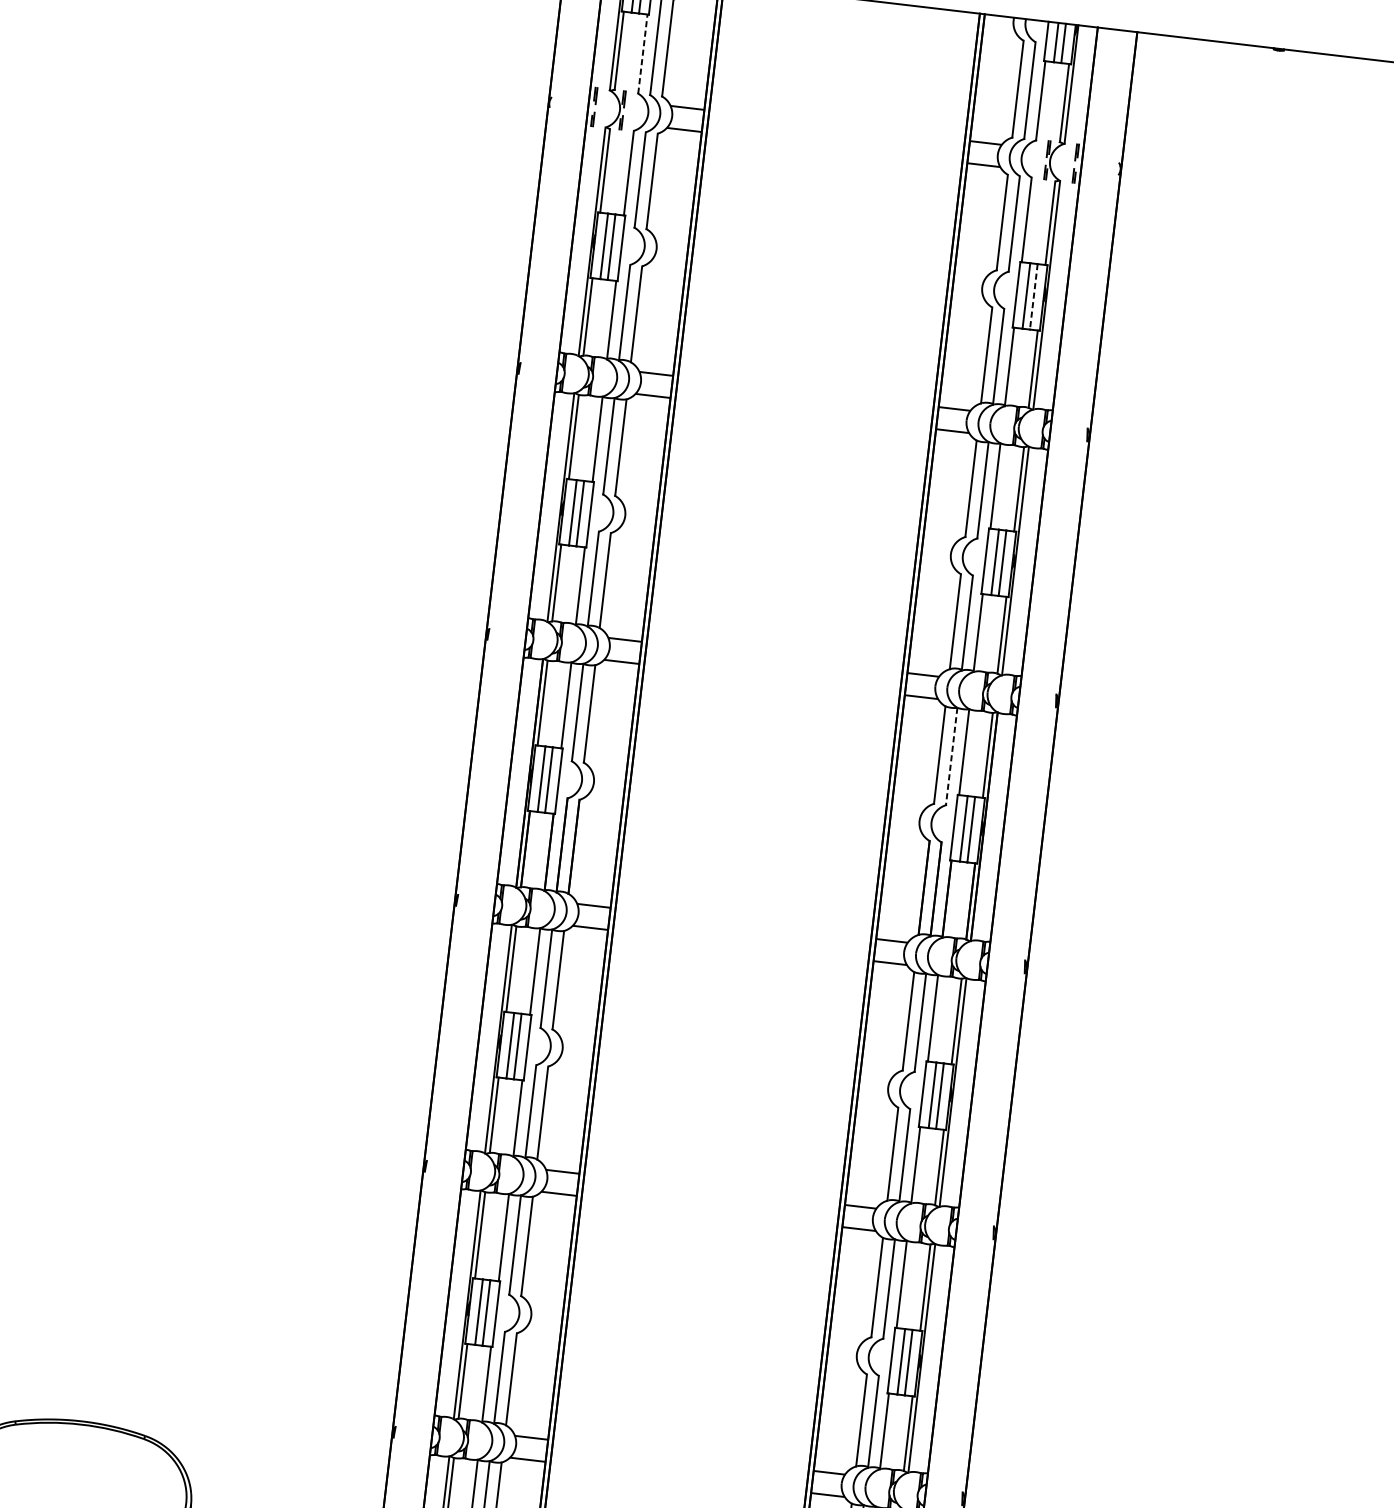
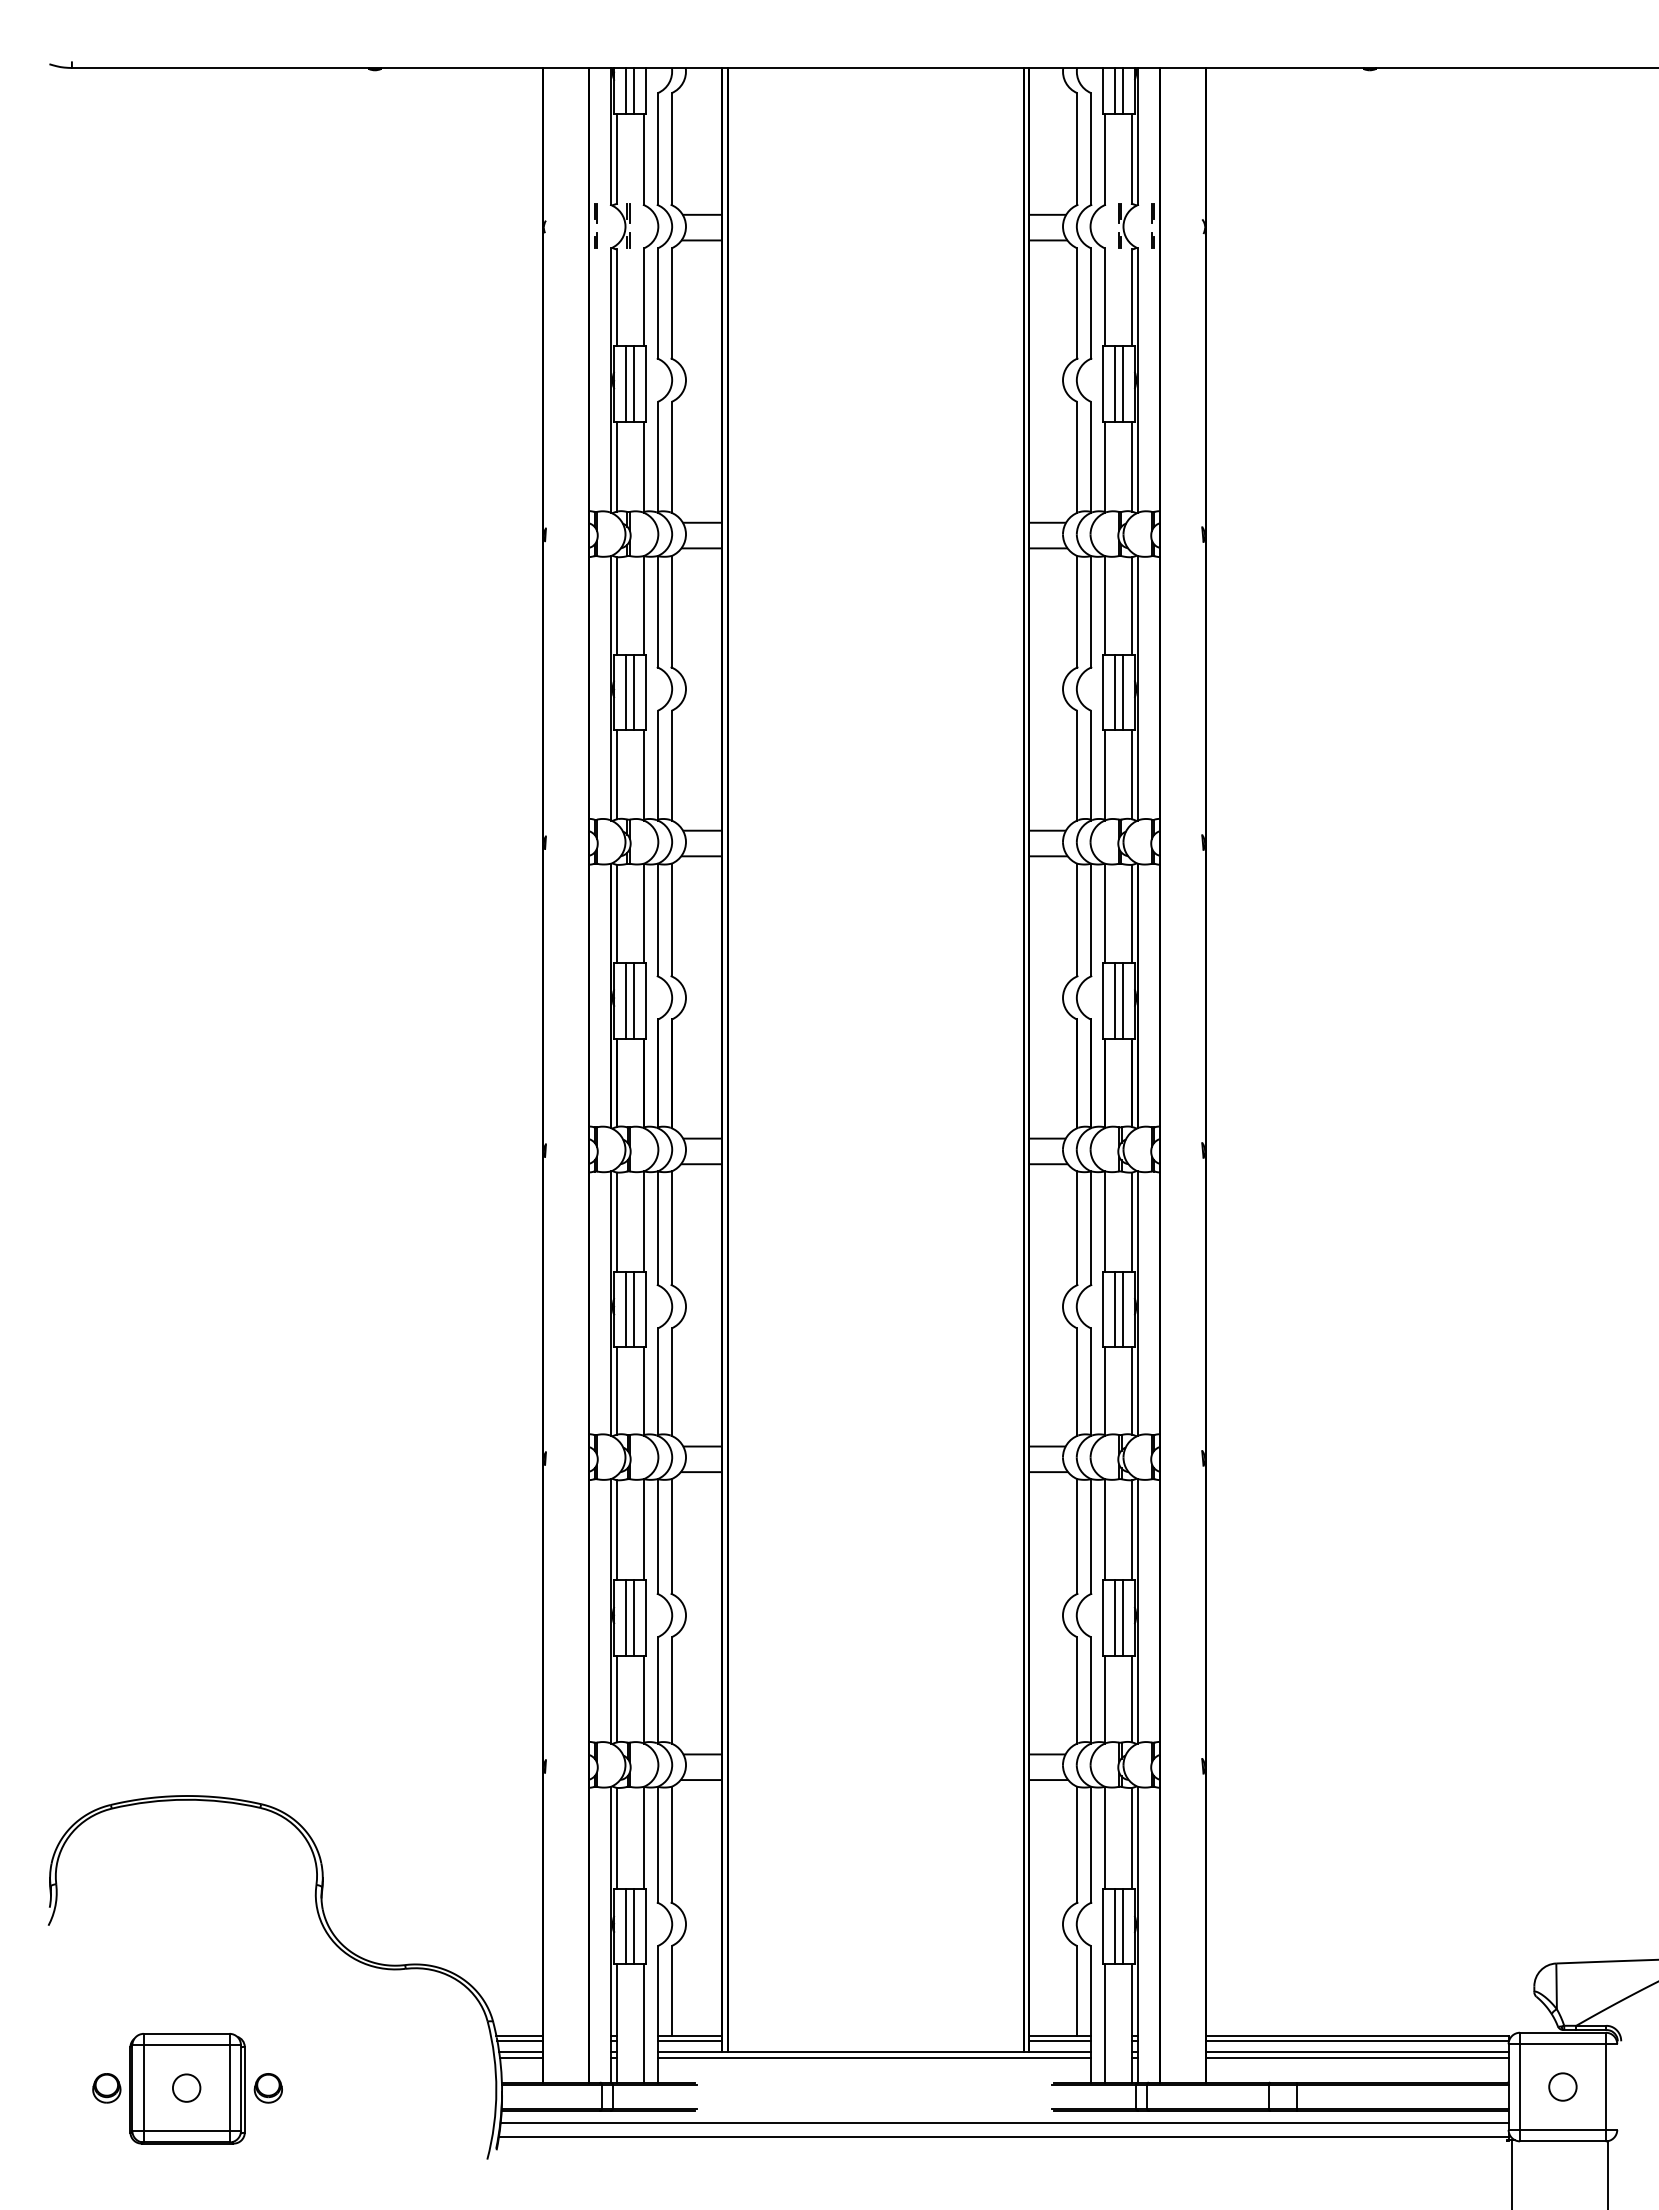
line: (643, 54) -> (644, 159), dashed -> solid
line: (1034, 297) -> (1123, 384), dashed -> solid
line: (952, 756) -> (1091, 920), dashed -> solid

